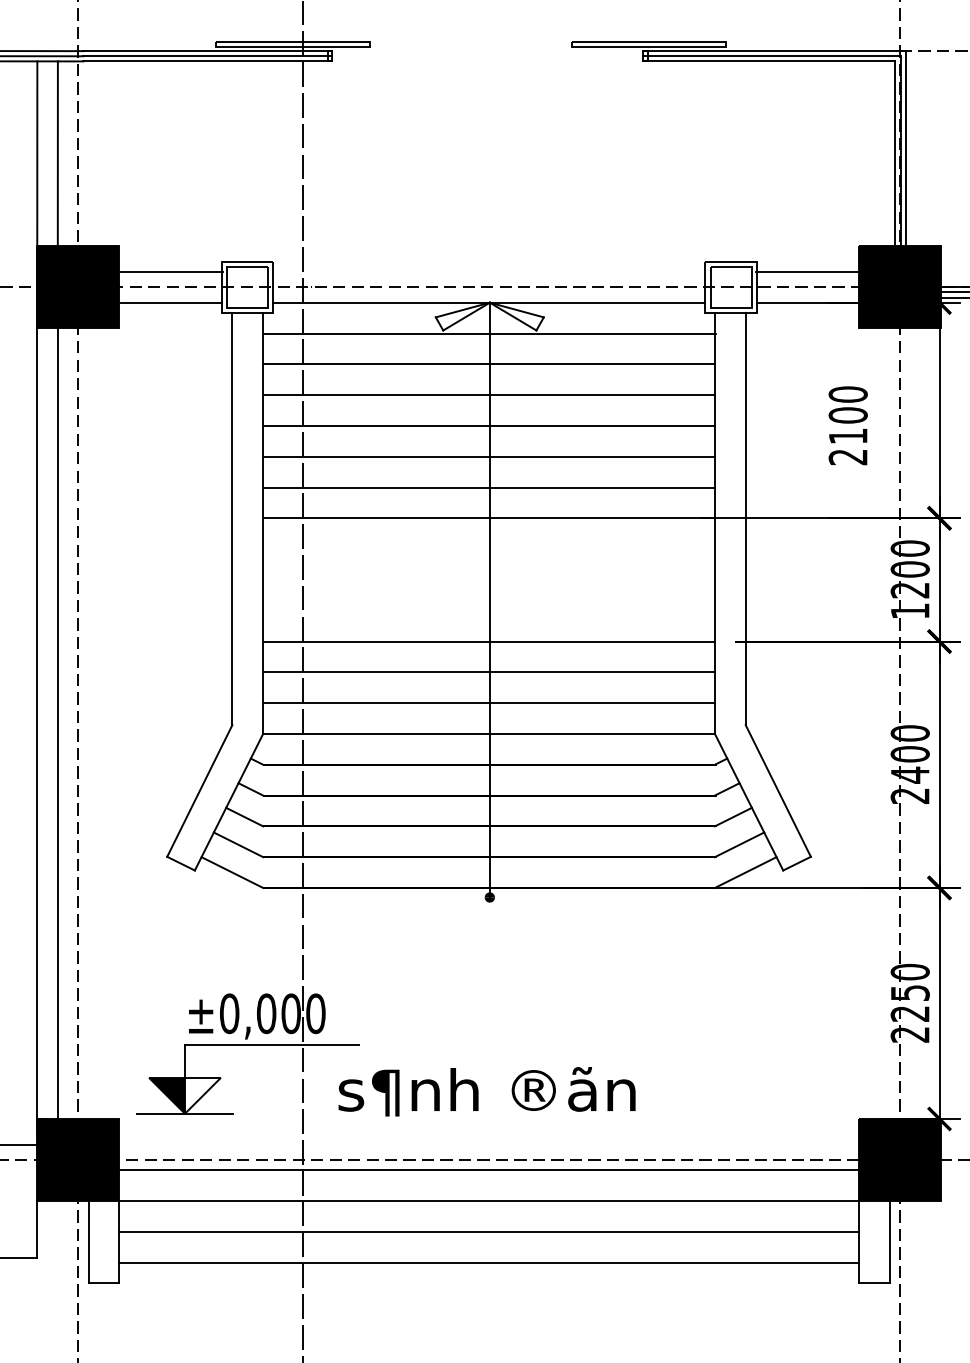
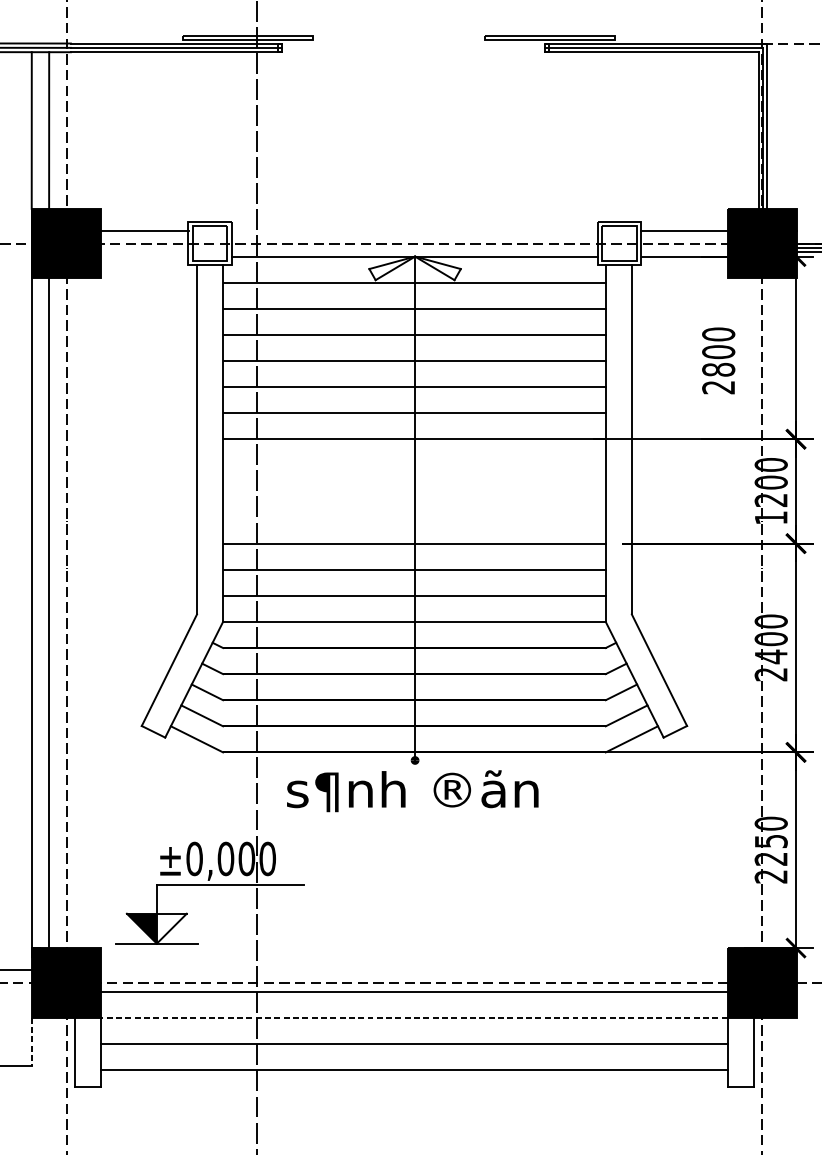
line: (171, 302) -> (145, 256), removed
text: (847, 436) -> (718, 369), 2100 -> 2800
text: (486, 1091) -> (412, 790), moved
line: (489, 1201) -> (414, 1017), solid -> dashed
line: (37, 1229) -> (31, 1041), solid -> dashed

